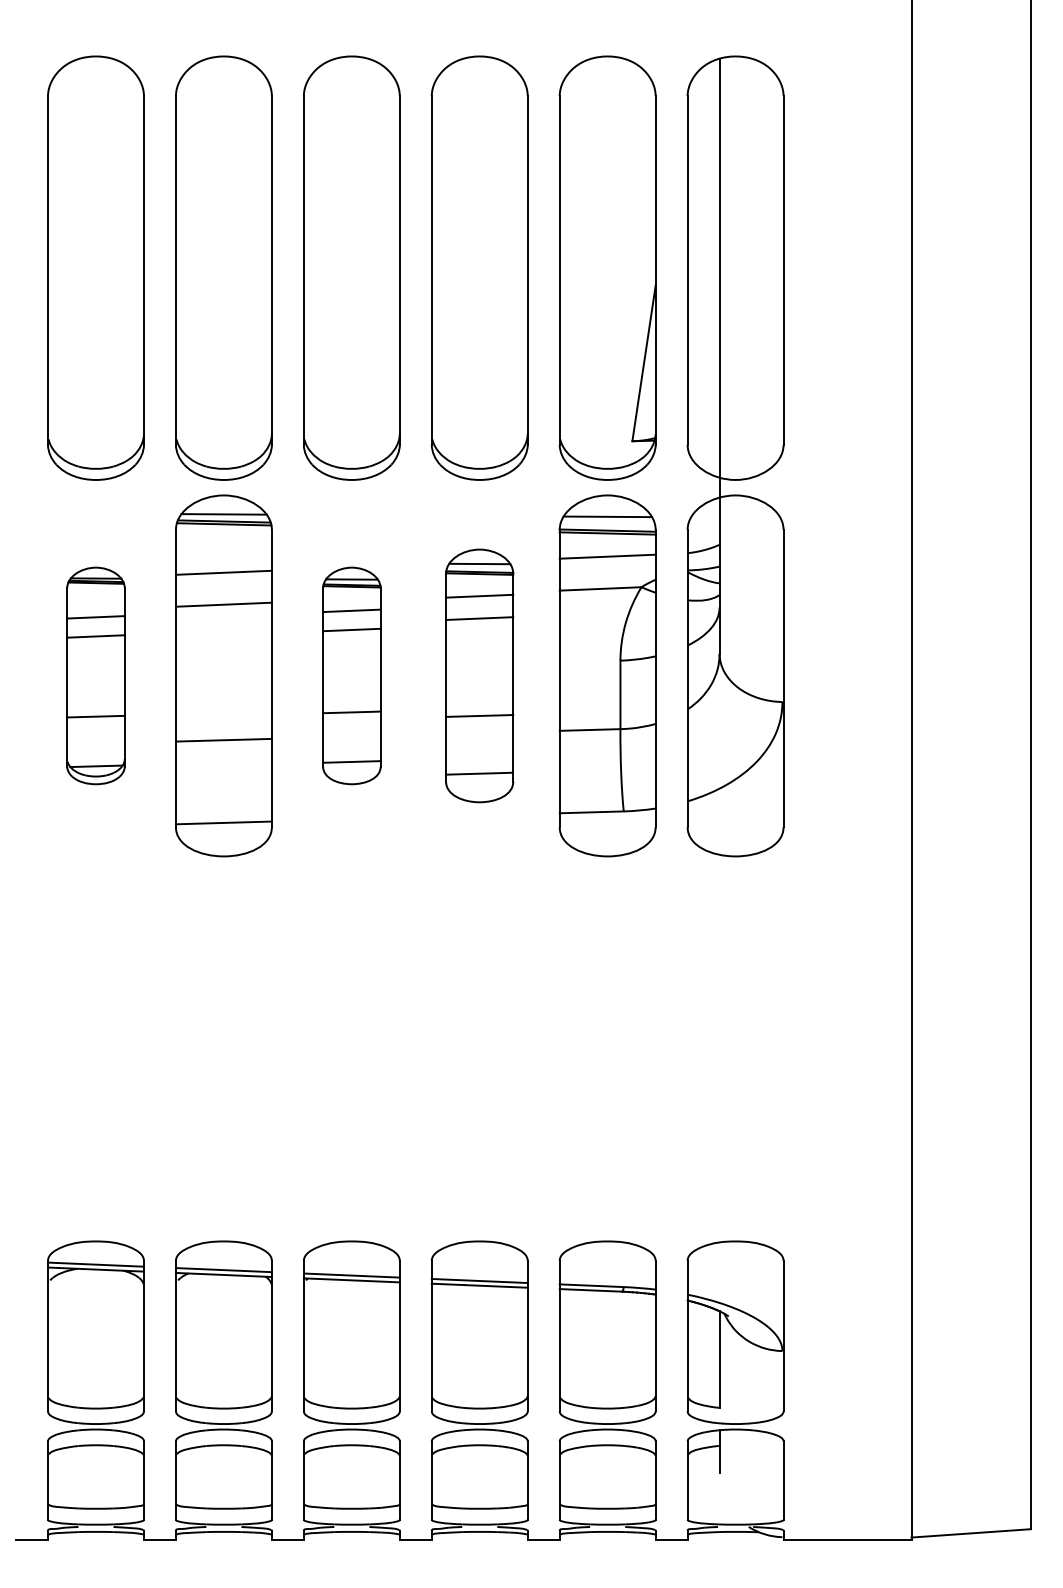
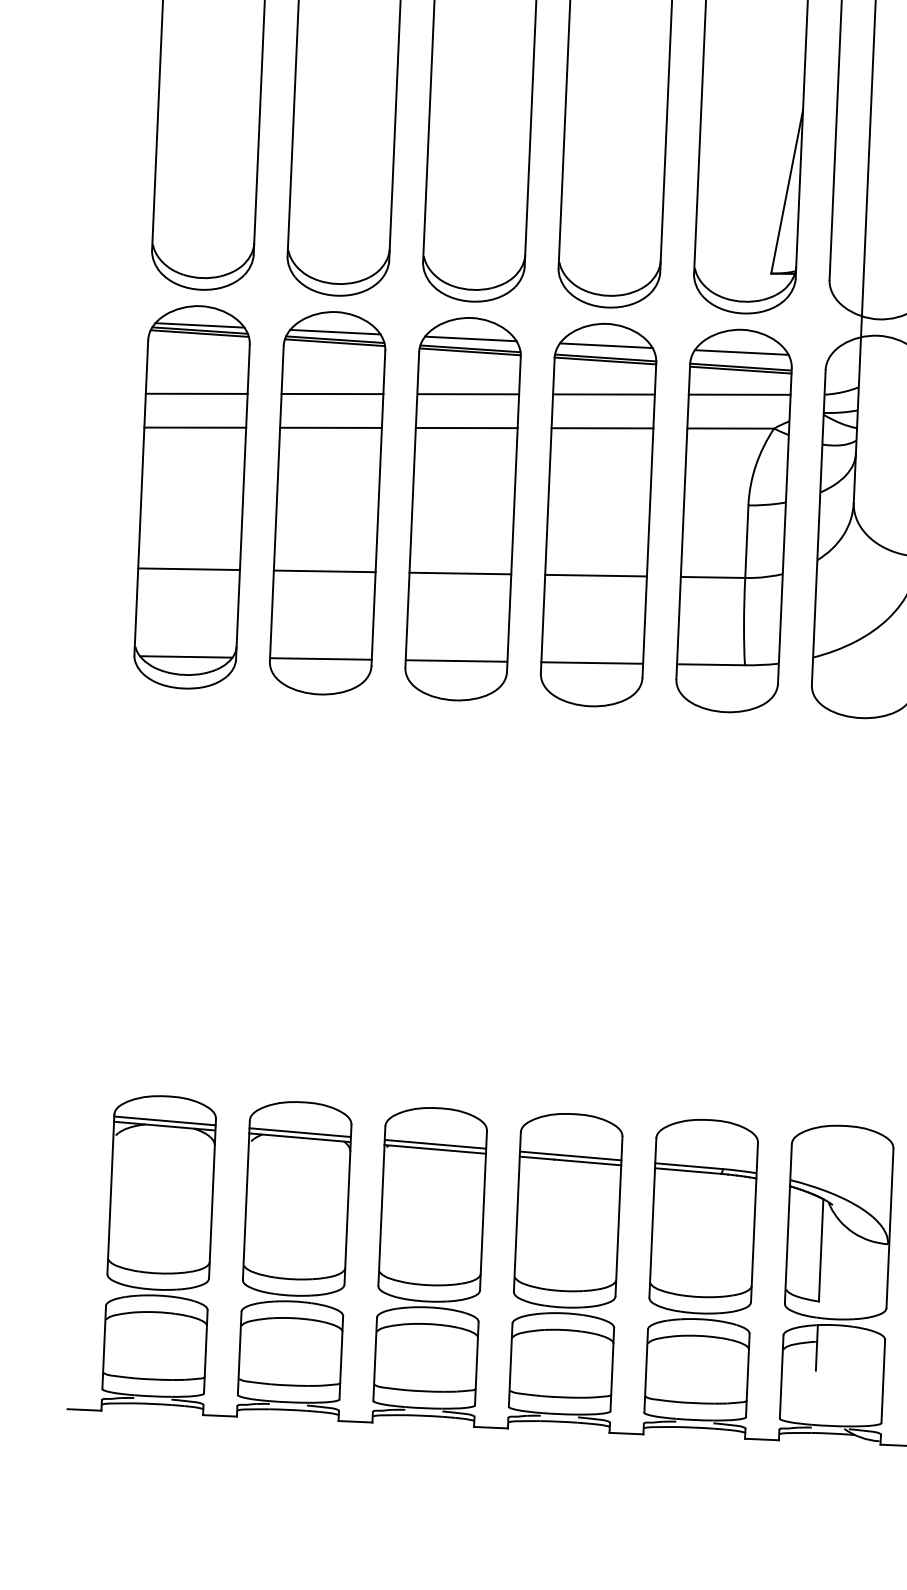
part: (95, 675) -> (191, 496), size x1.67
part: (351, 675) -> (462, 508), size x1.67
part: (479, 675) -> (598, 514), size x1.43

